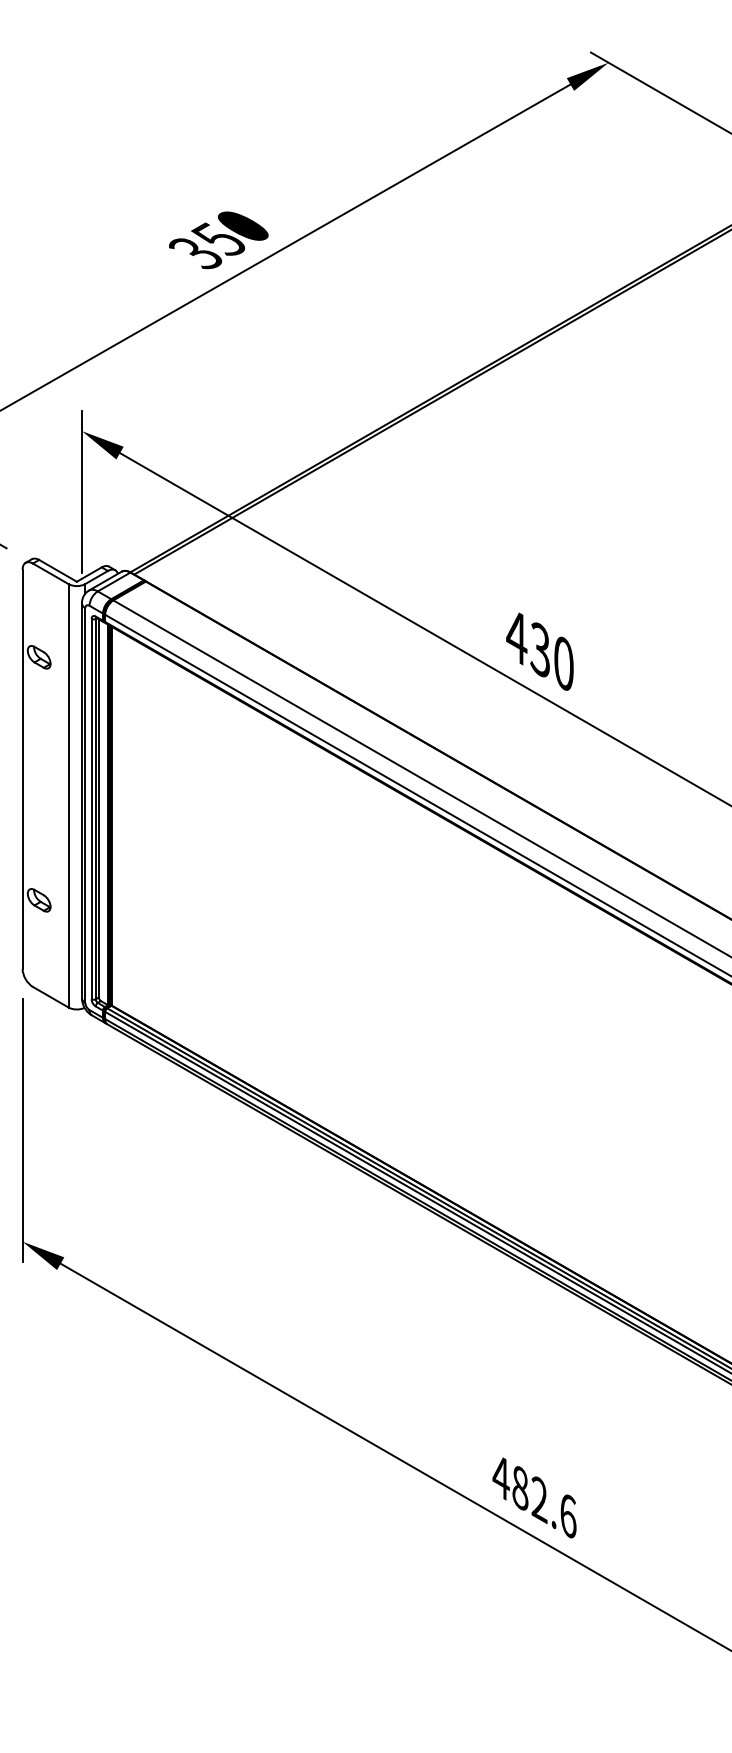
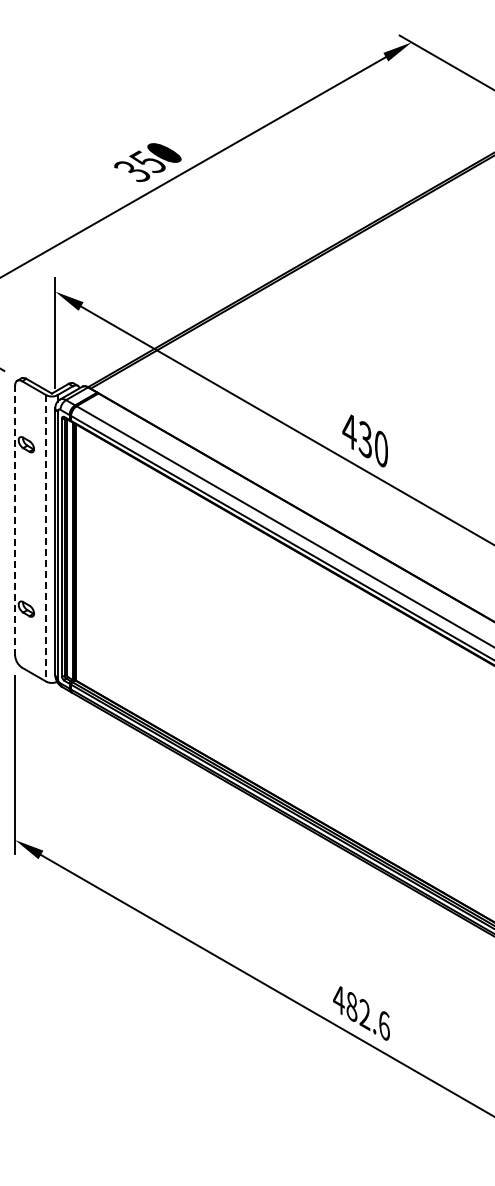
line: (23, 767) -> (15, 519), solid -> dashed
line: (68, 795) -> (46, 538), solid -> dashed

